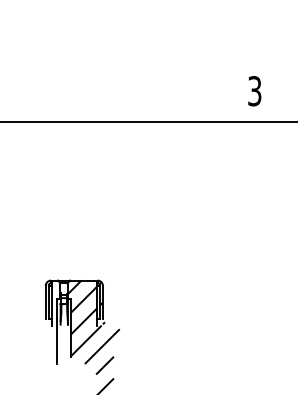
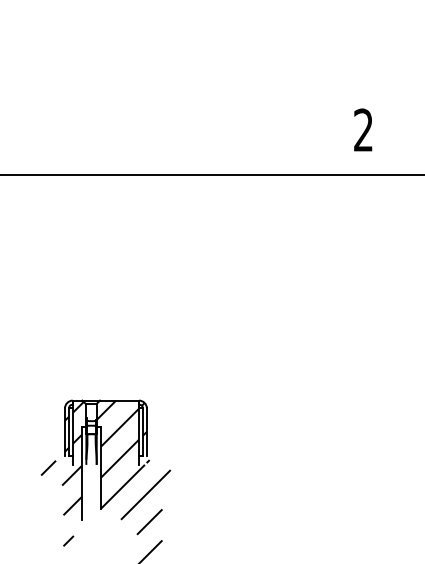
text: (254, 91) -> (363, 130), 3 -> 2
hatch: (43, 331) -> (61, 473), added

